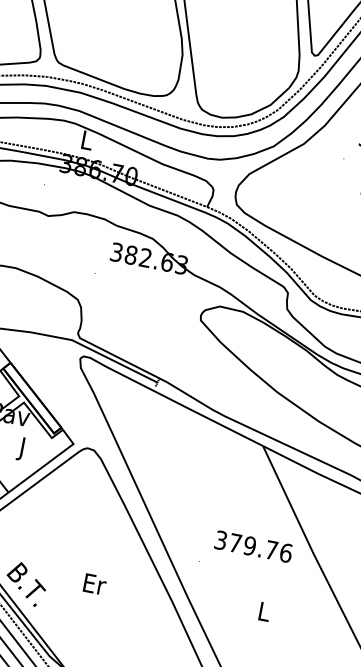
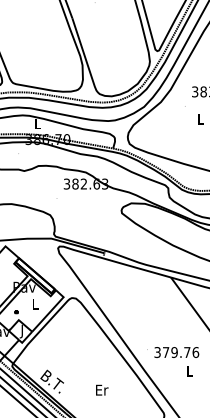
text: (22, 448) -> (35, 305), J -> L
text: (253, 546) -> (176, 352), moved
text: (95, 583) -> (102, 389), moved

